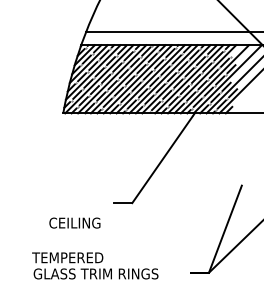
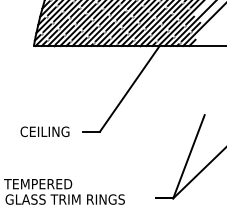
text: (74, 222) -> (44, 131), moved

